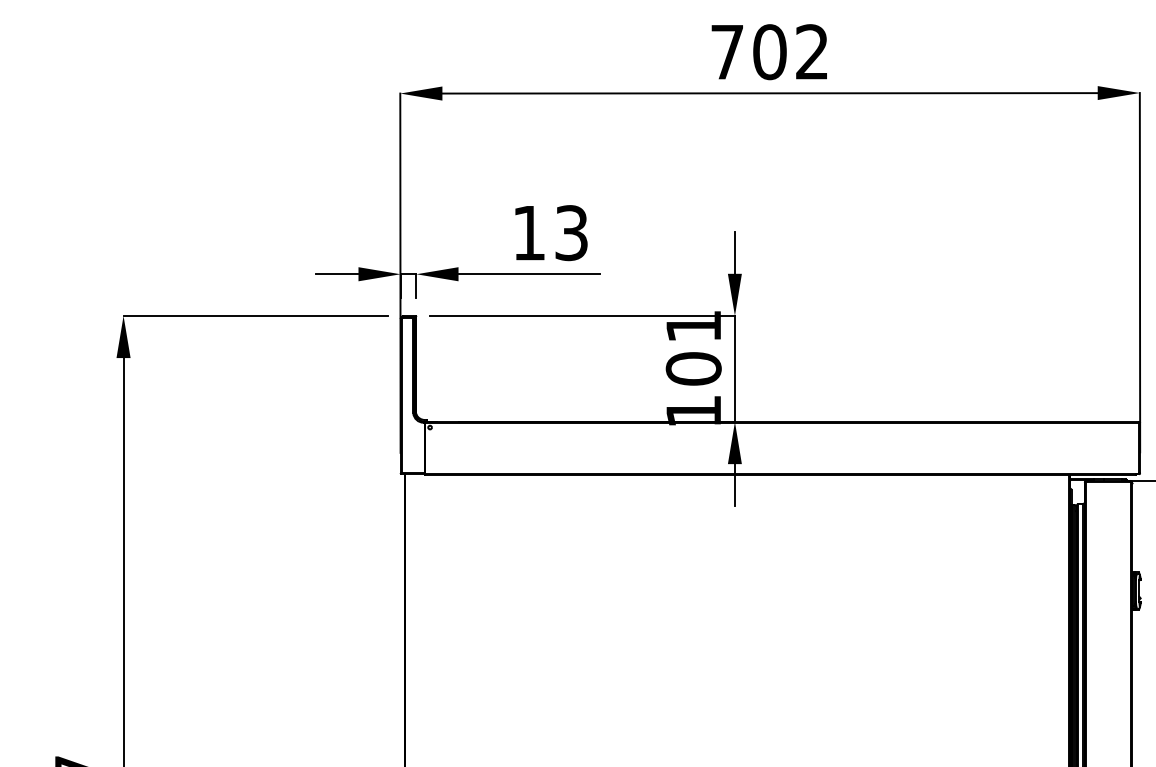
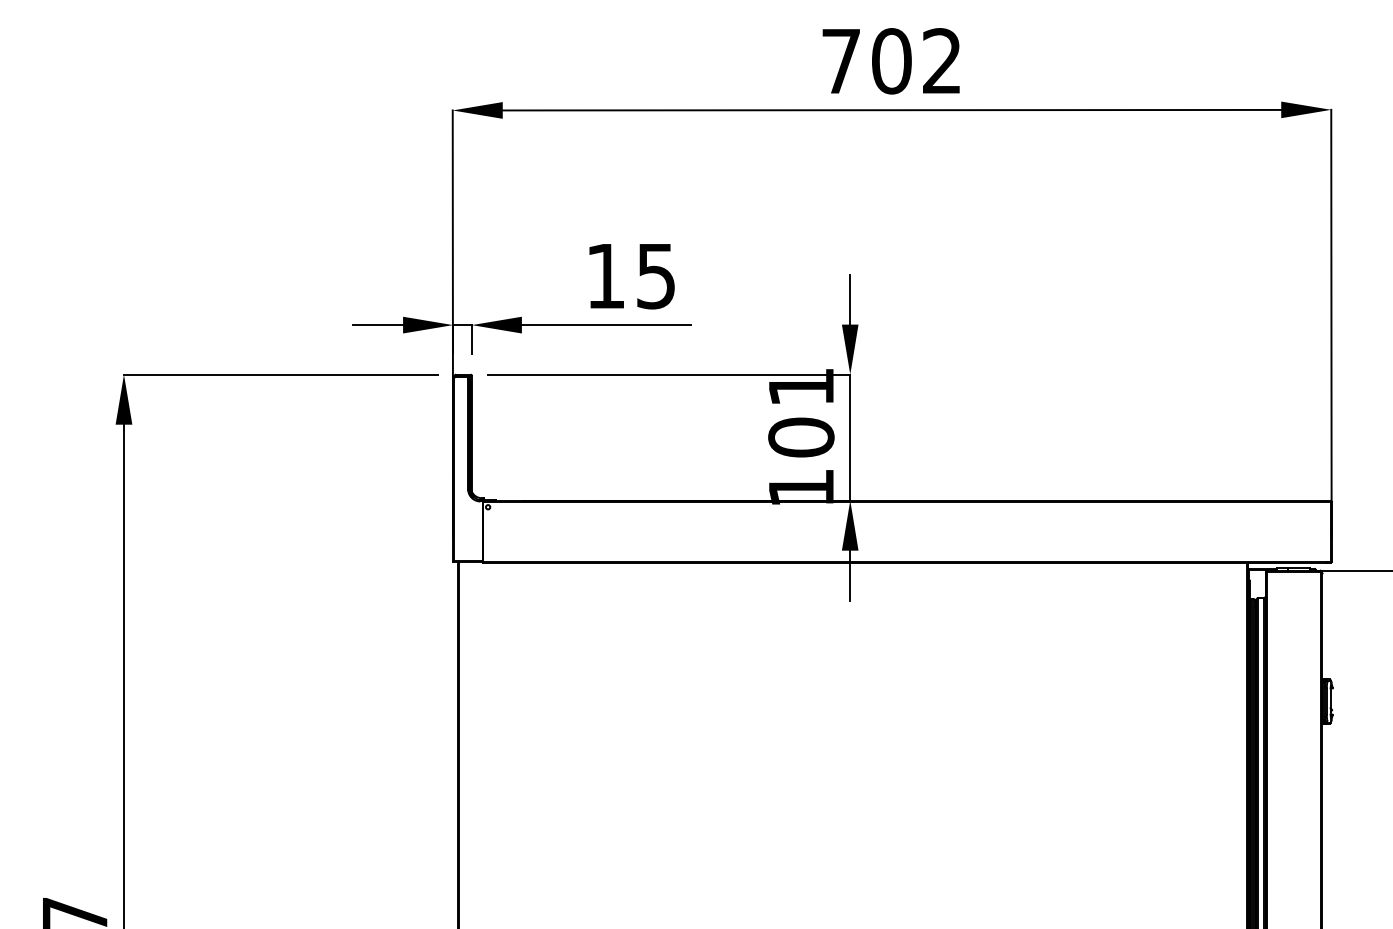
text: (571, 232) -> (656, 275), 13 -> 15

